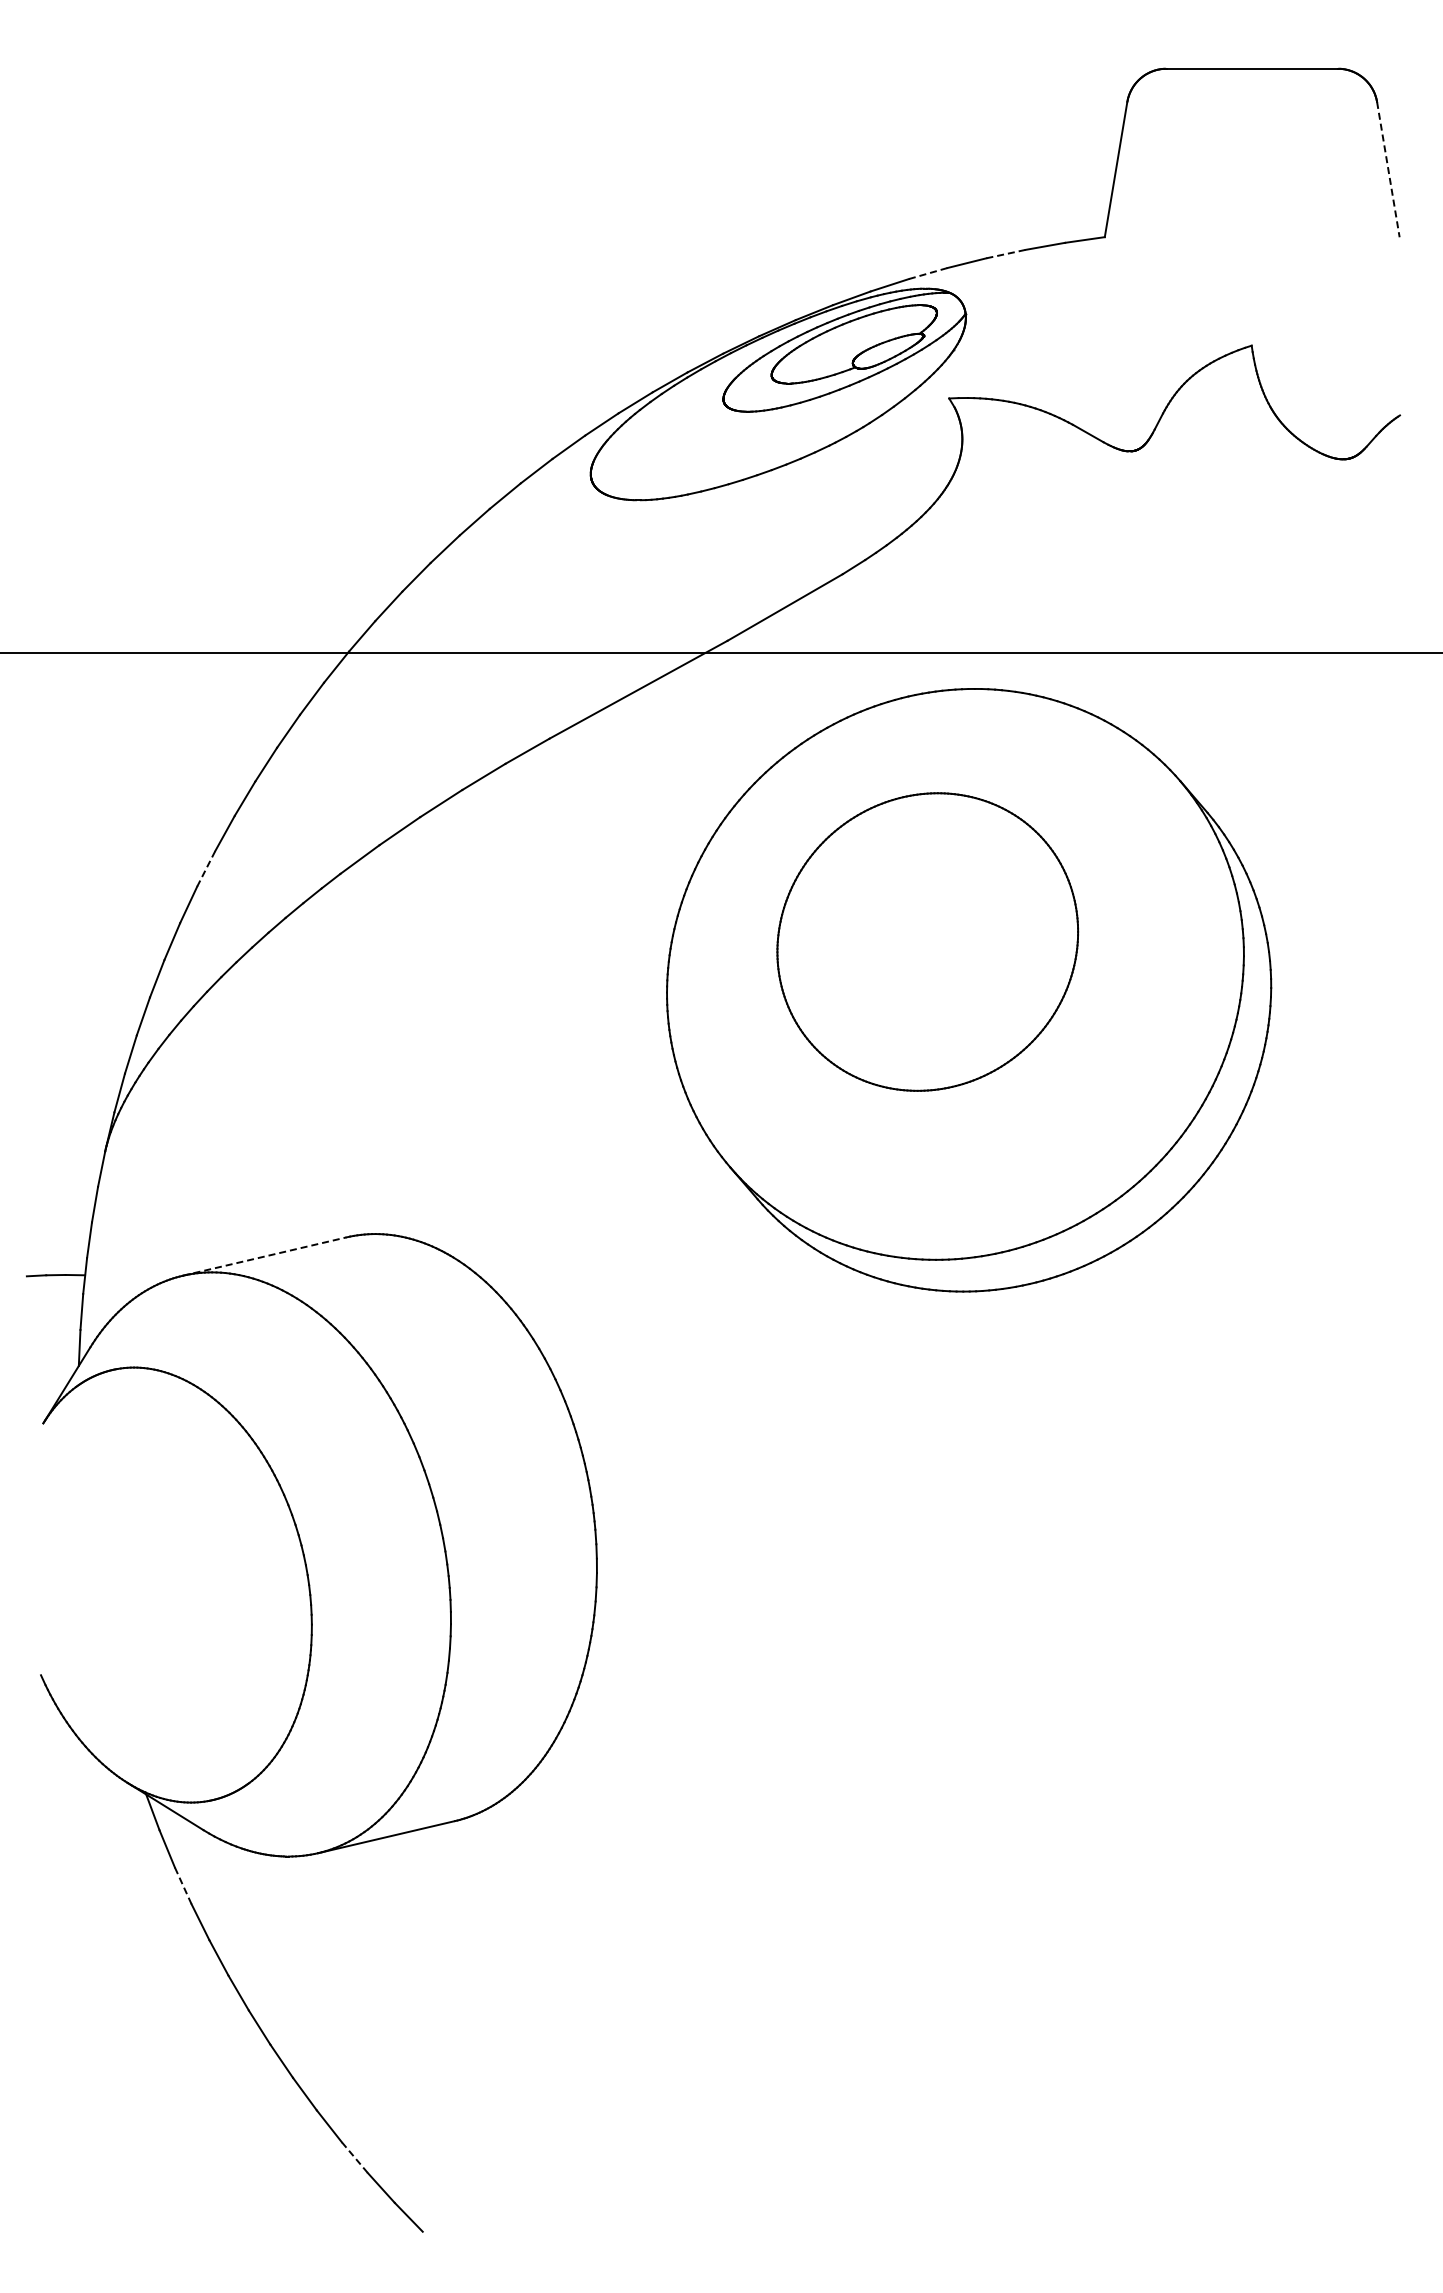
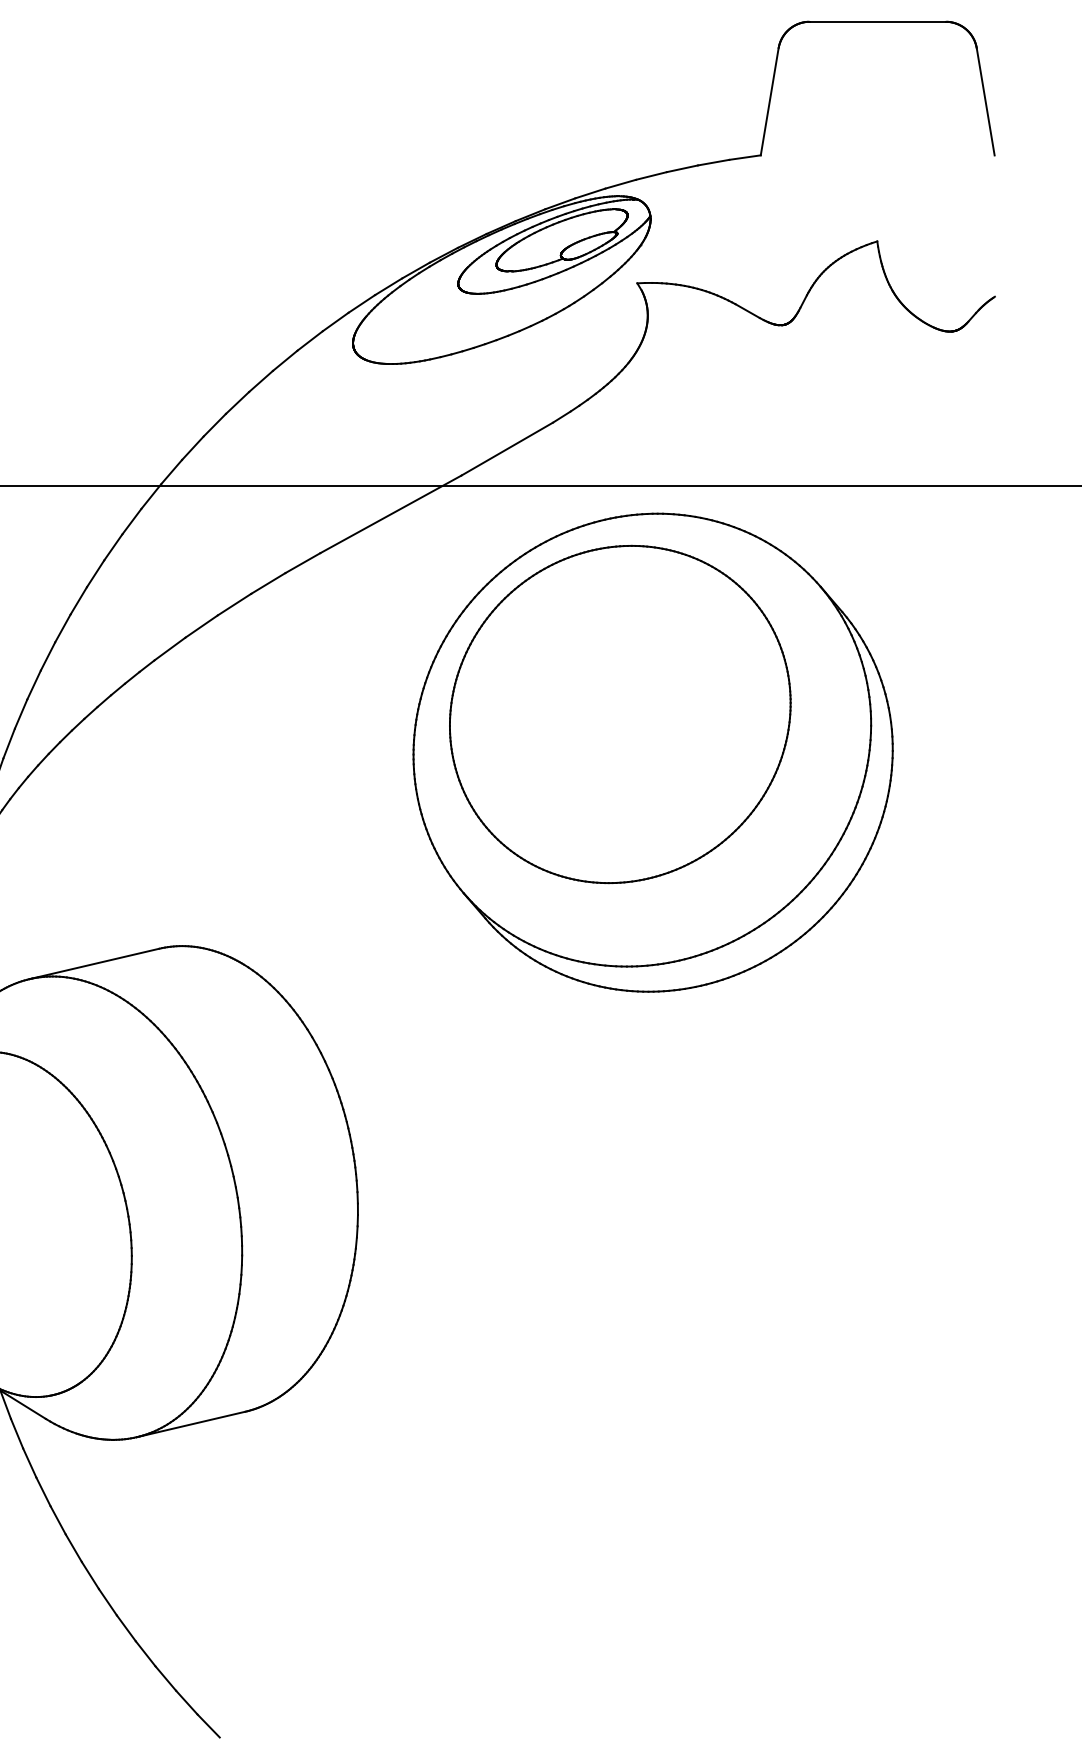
line: (1388, 169) -> (985, 101), dashed -> solid
line: (1006, 254) -> (682, 169), dashed -> solid
line: (928, 273) -> (620, 184), dashed -> solid
line: (206, 868) -> (48, 656), dashed -> solid
part: (927, 941) -> (620, 714), size x1.43
line: (265, 1256) -> (95, 963), dashed -> solid
line: (182, 1885) -> (29, 1462), dashed -> solid
line: (354, 2157) -> (165, 1678), dashed -> solid

